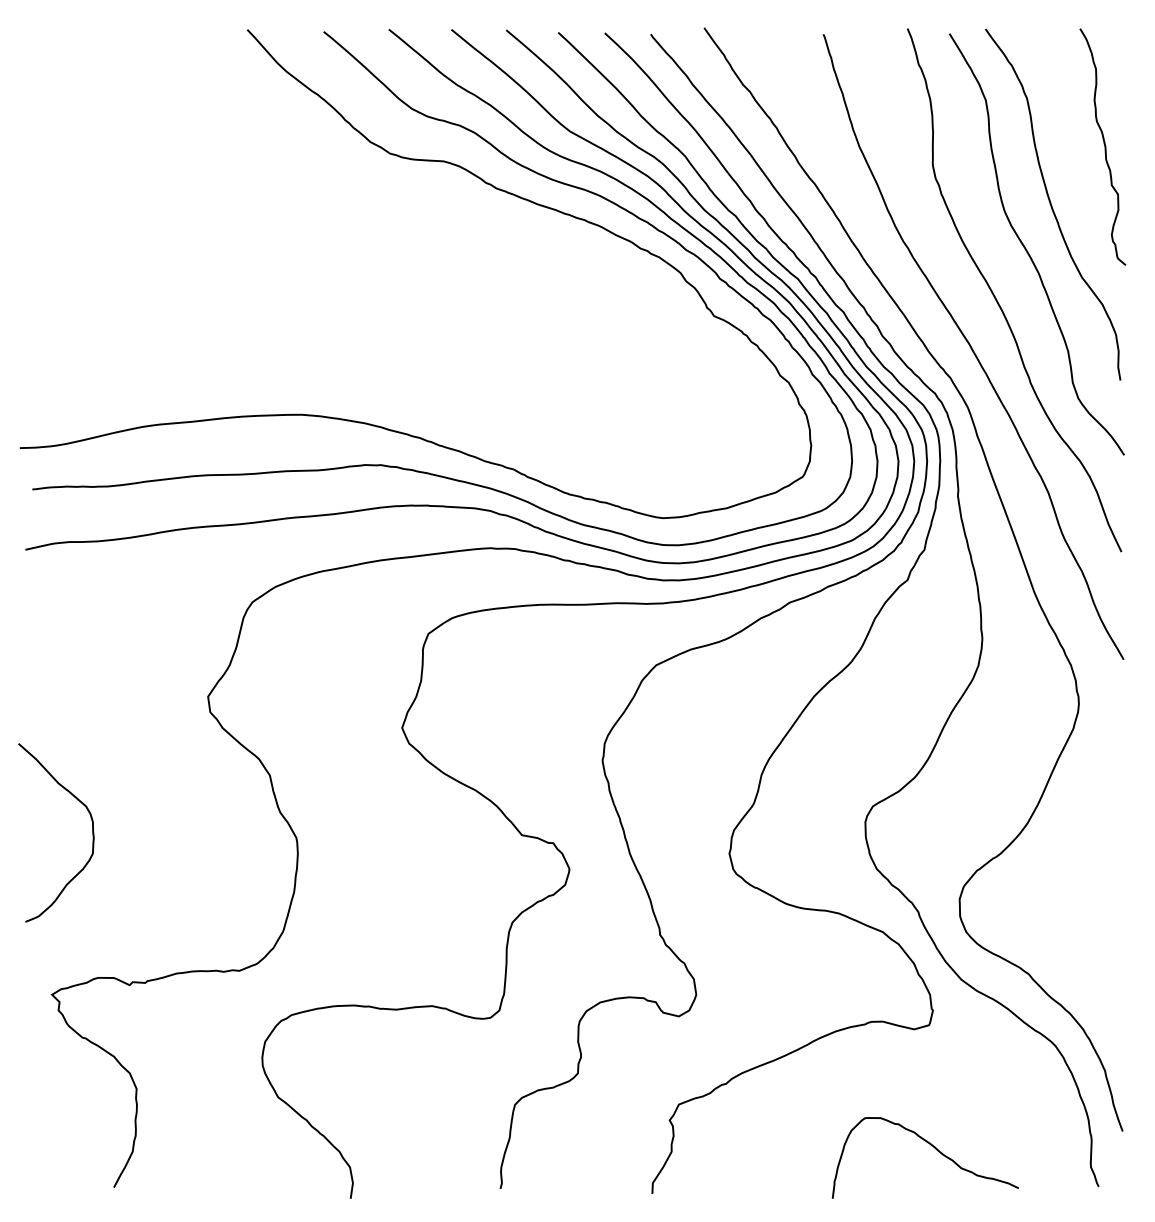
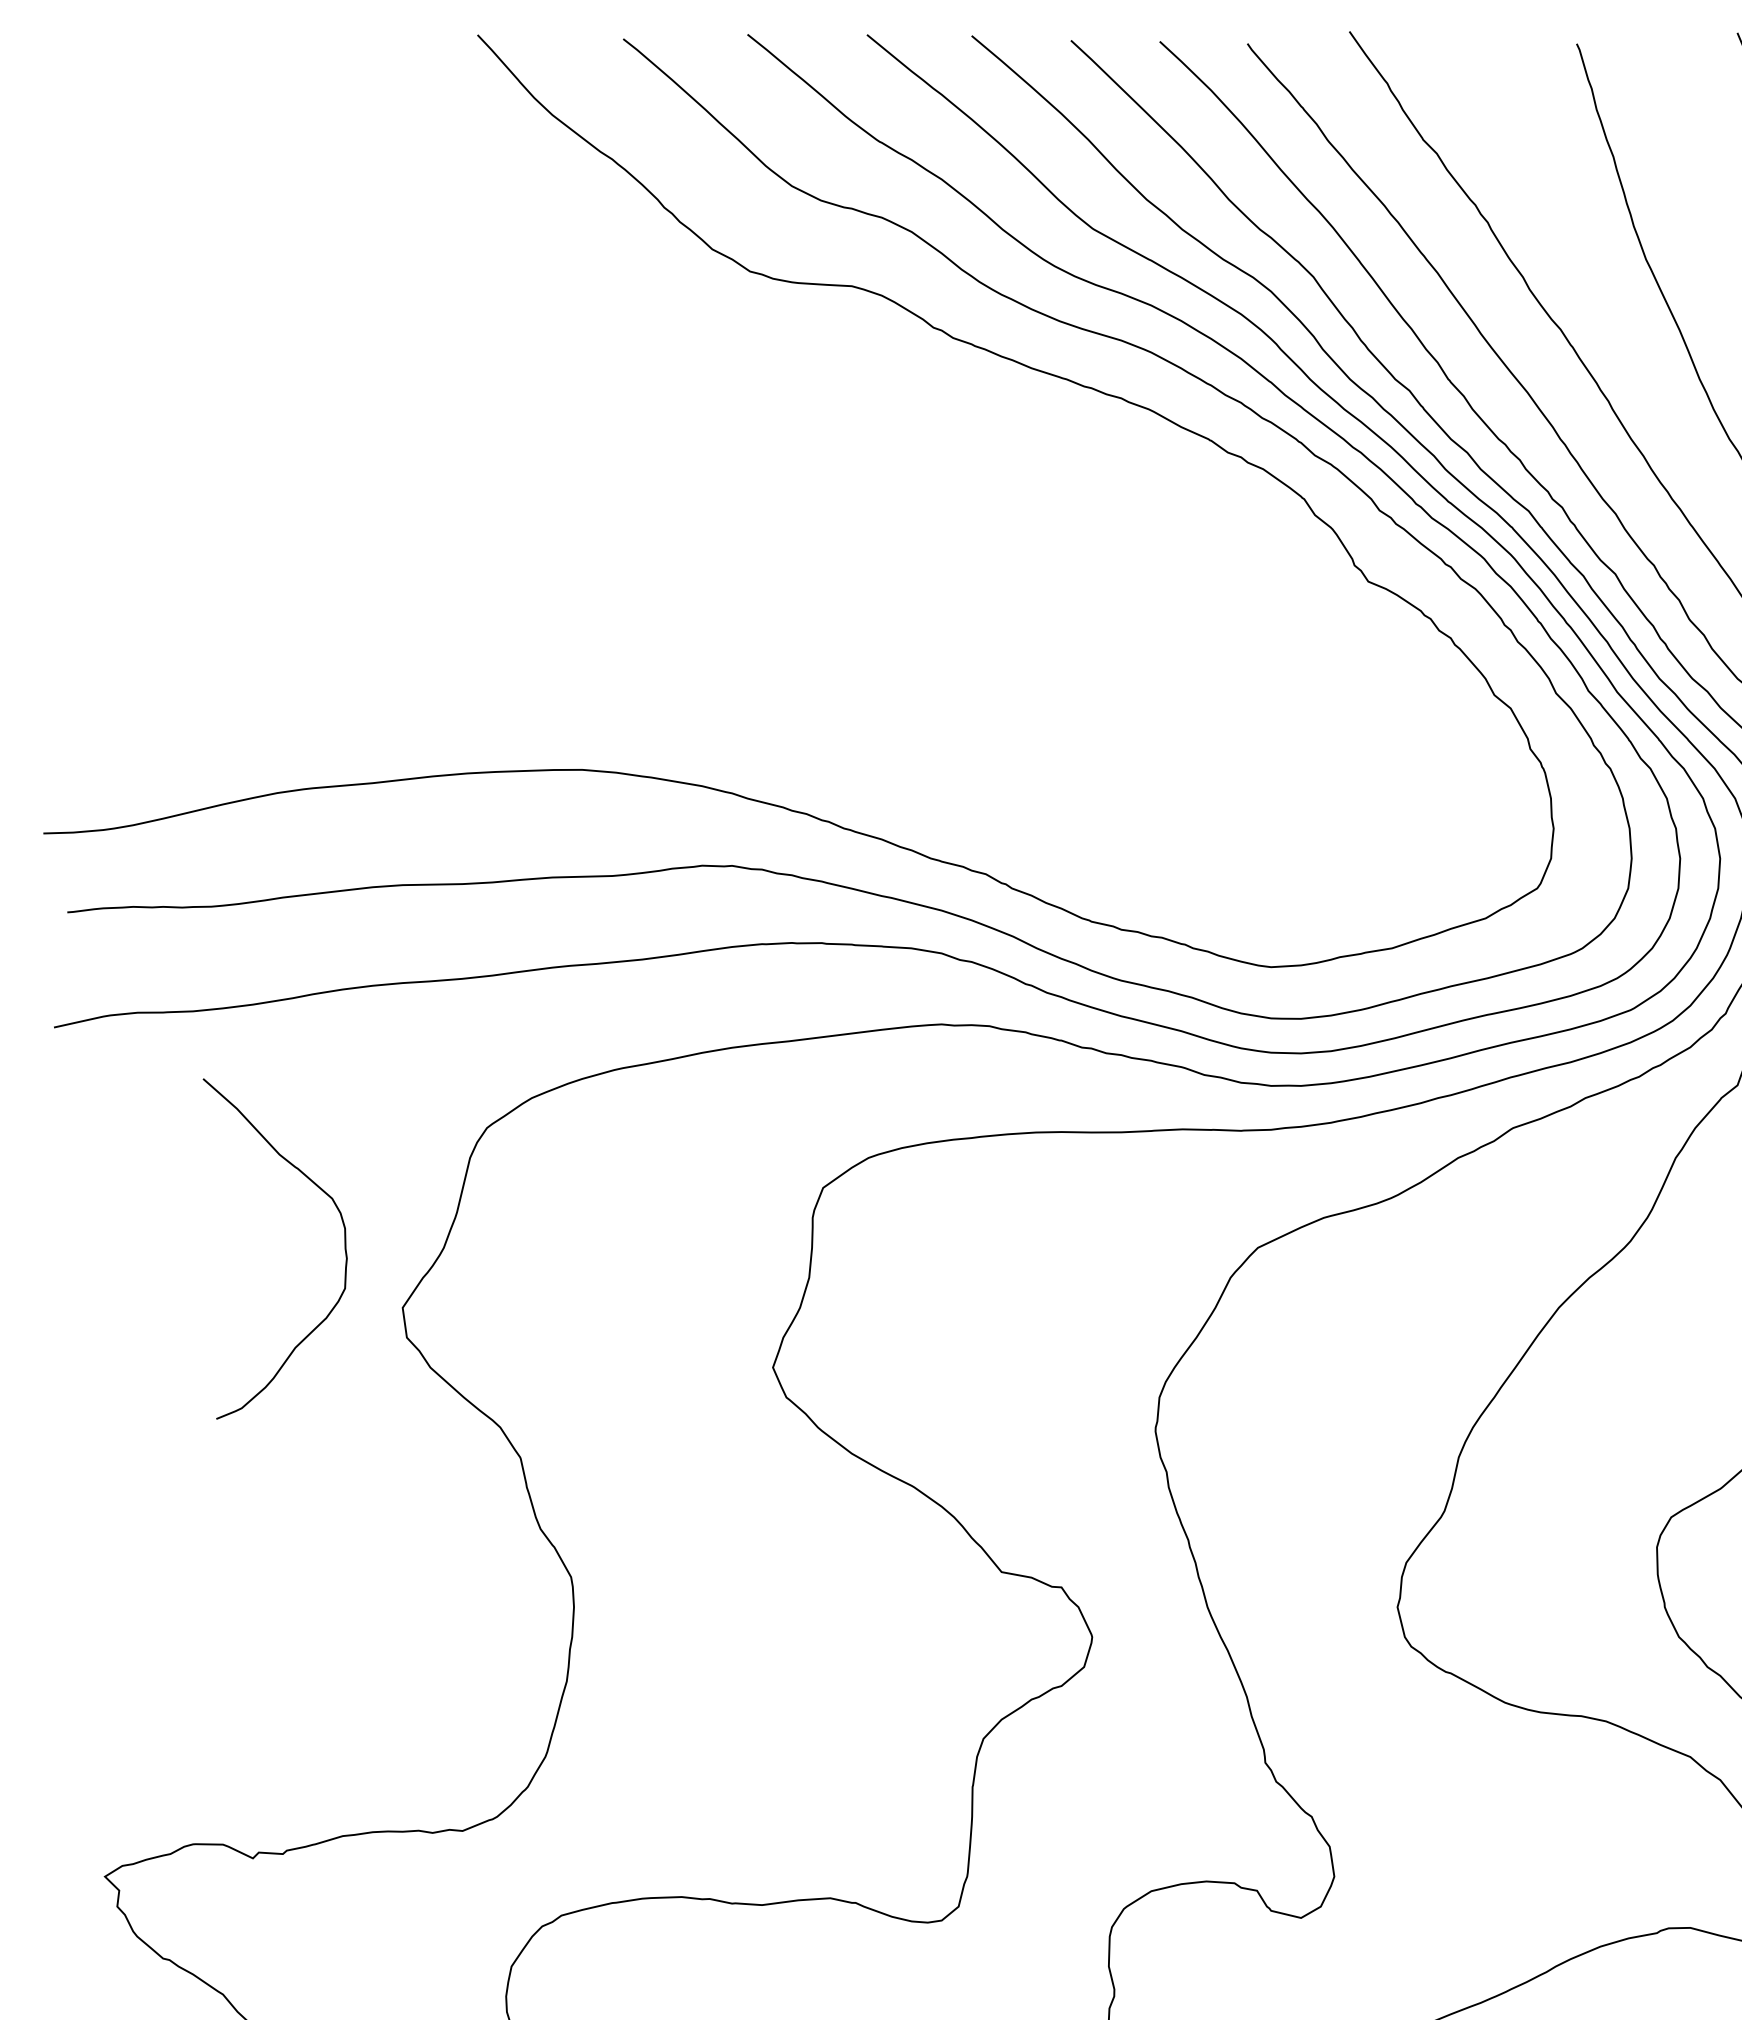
curve: (92, 832) -> (344, 1248), moved

